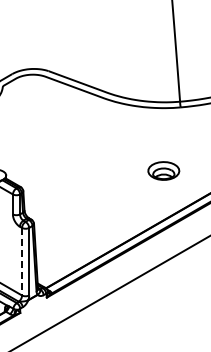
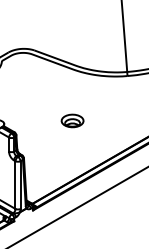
part: (163, 170) -> (72, 120), moved
line: (21, 261) -> (15, 184), dashed -> solid

